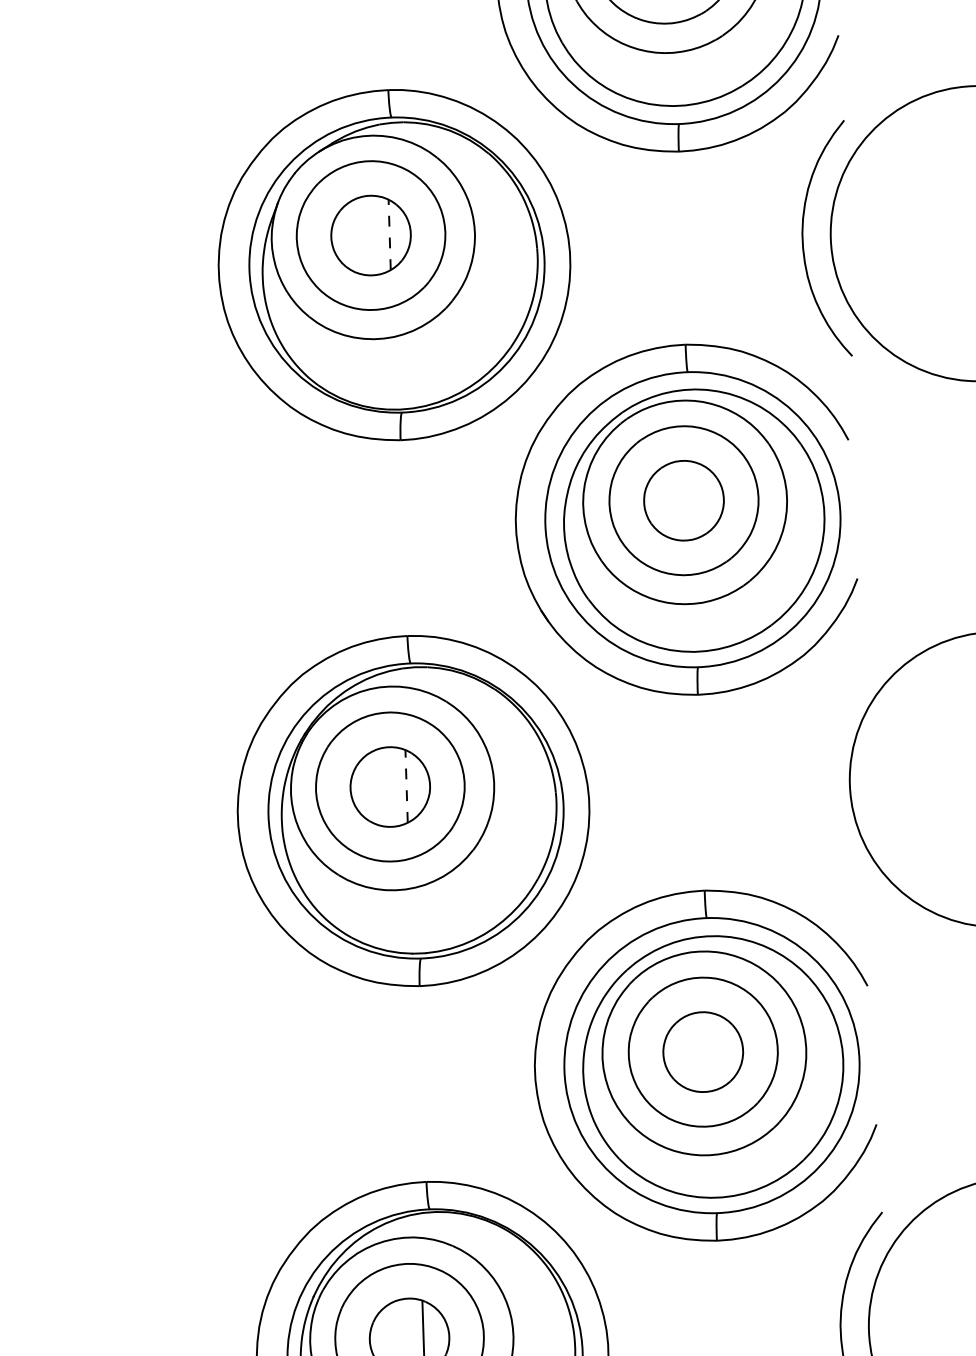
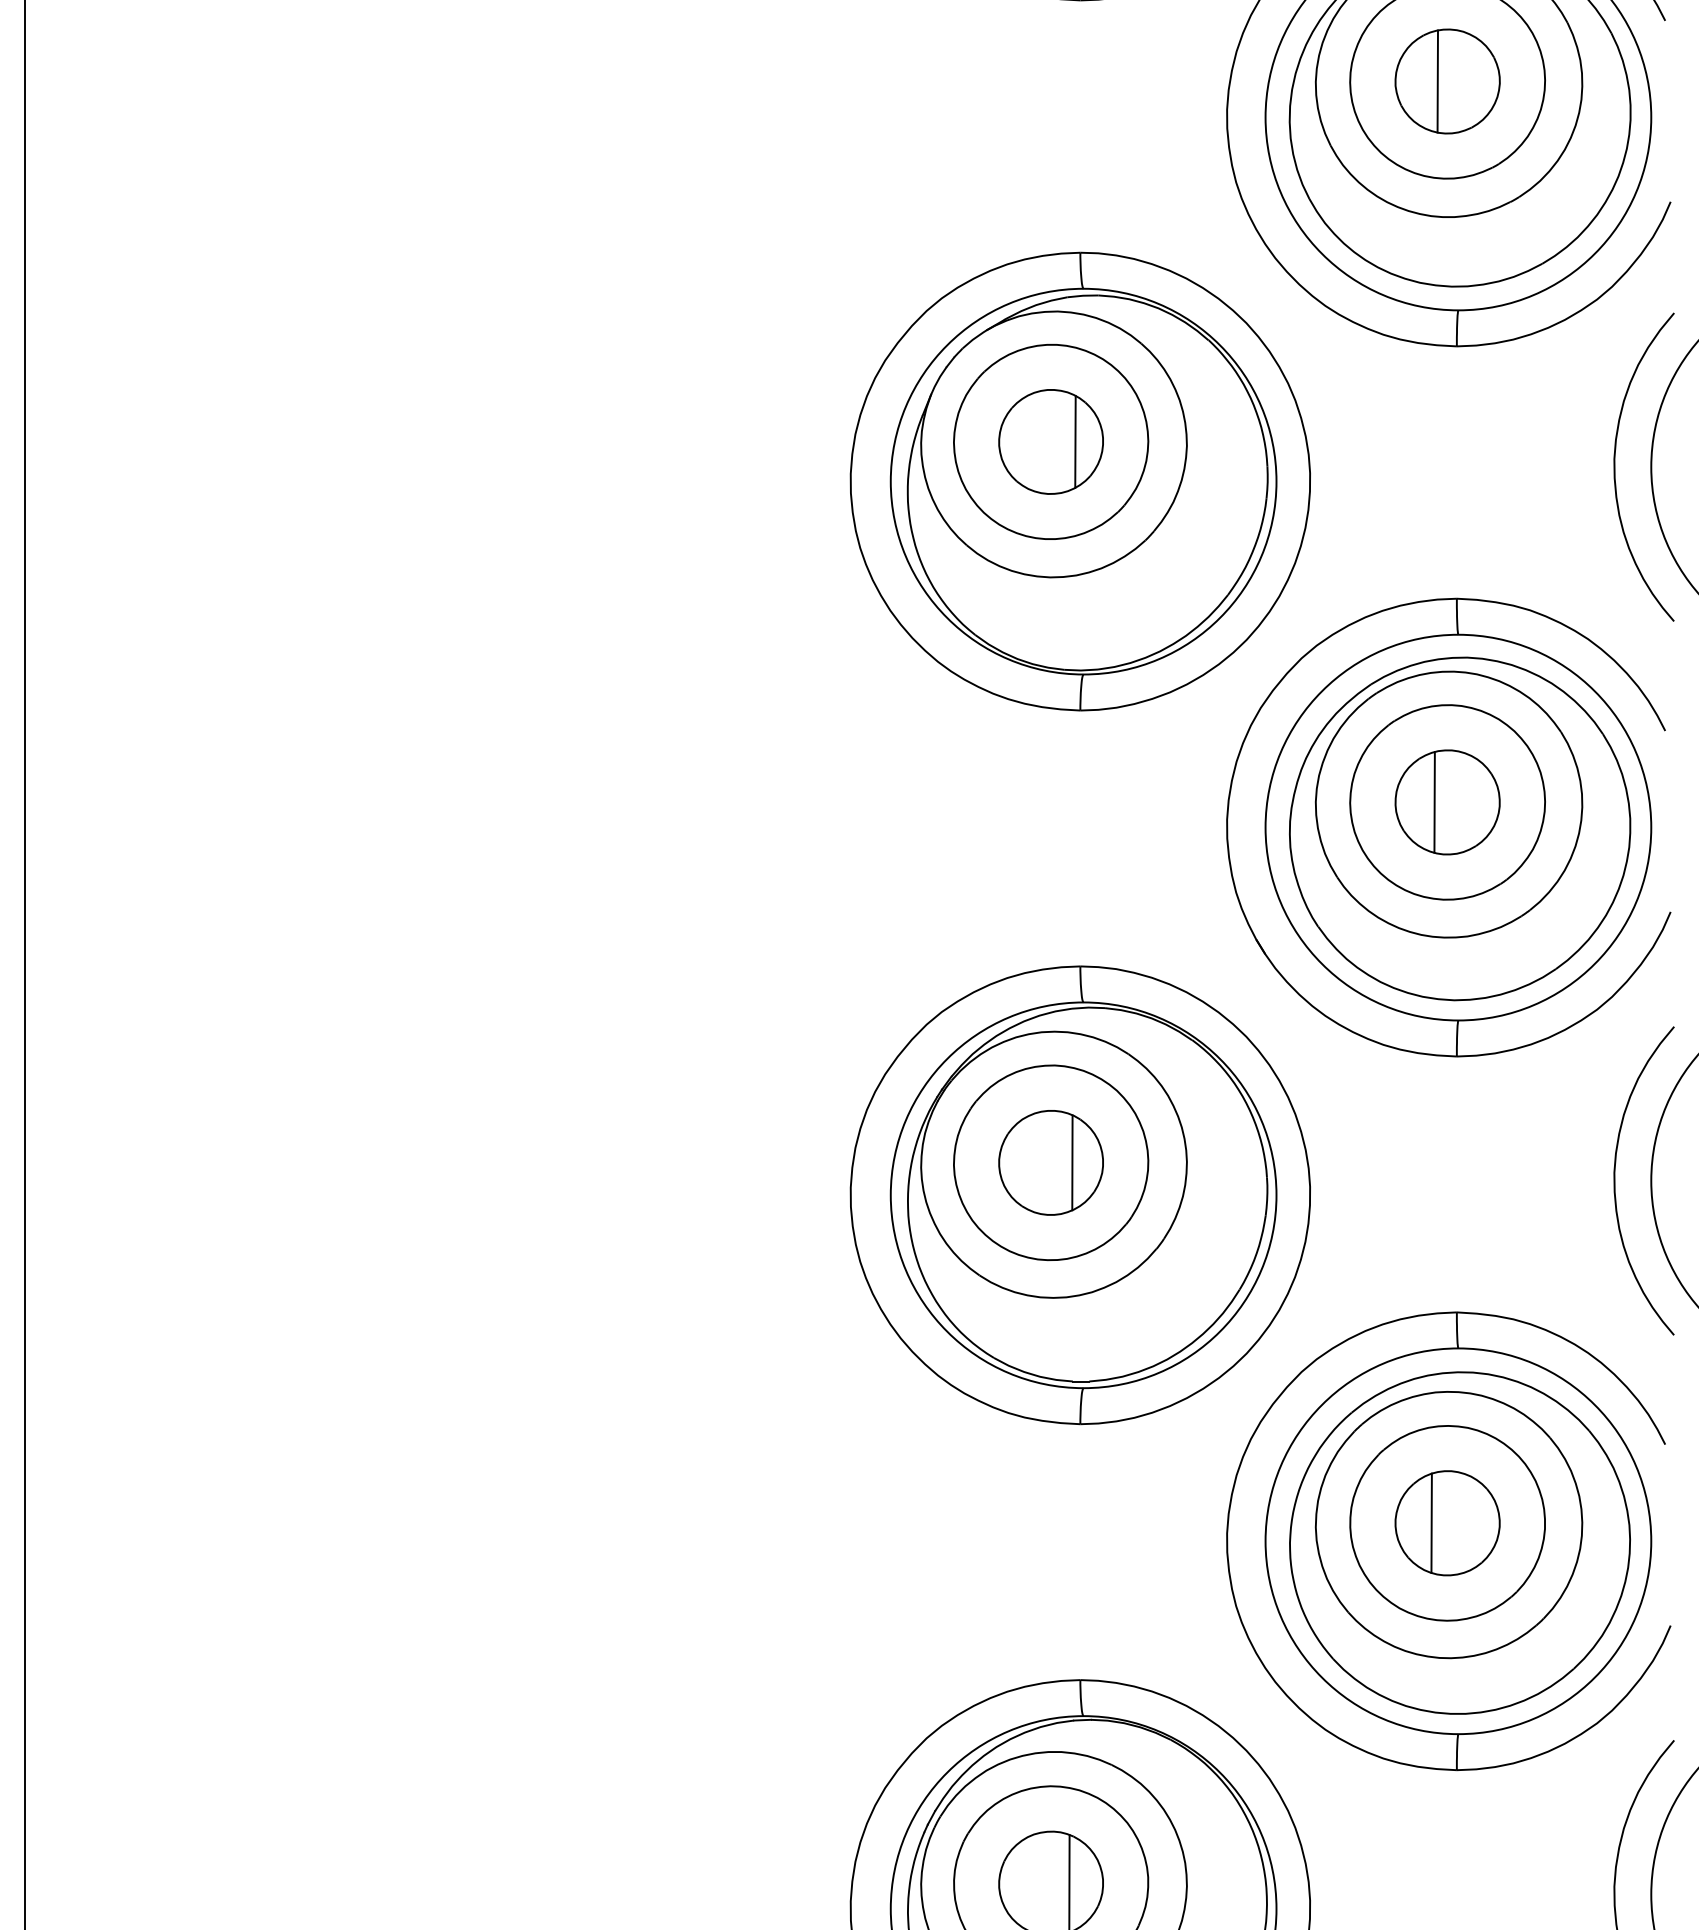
line: (389, 234) -> (1075, 441), dashed -> solid
line: (673, 500) -> (1434, 801), added
curve: (822, 785) -> (1615, 1180), added
line: (406, 786) -> (1072, 1162), dashed -> solid
line: (690, 1051) -> (1431, 1522), added

